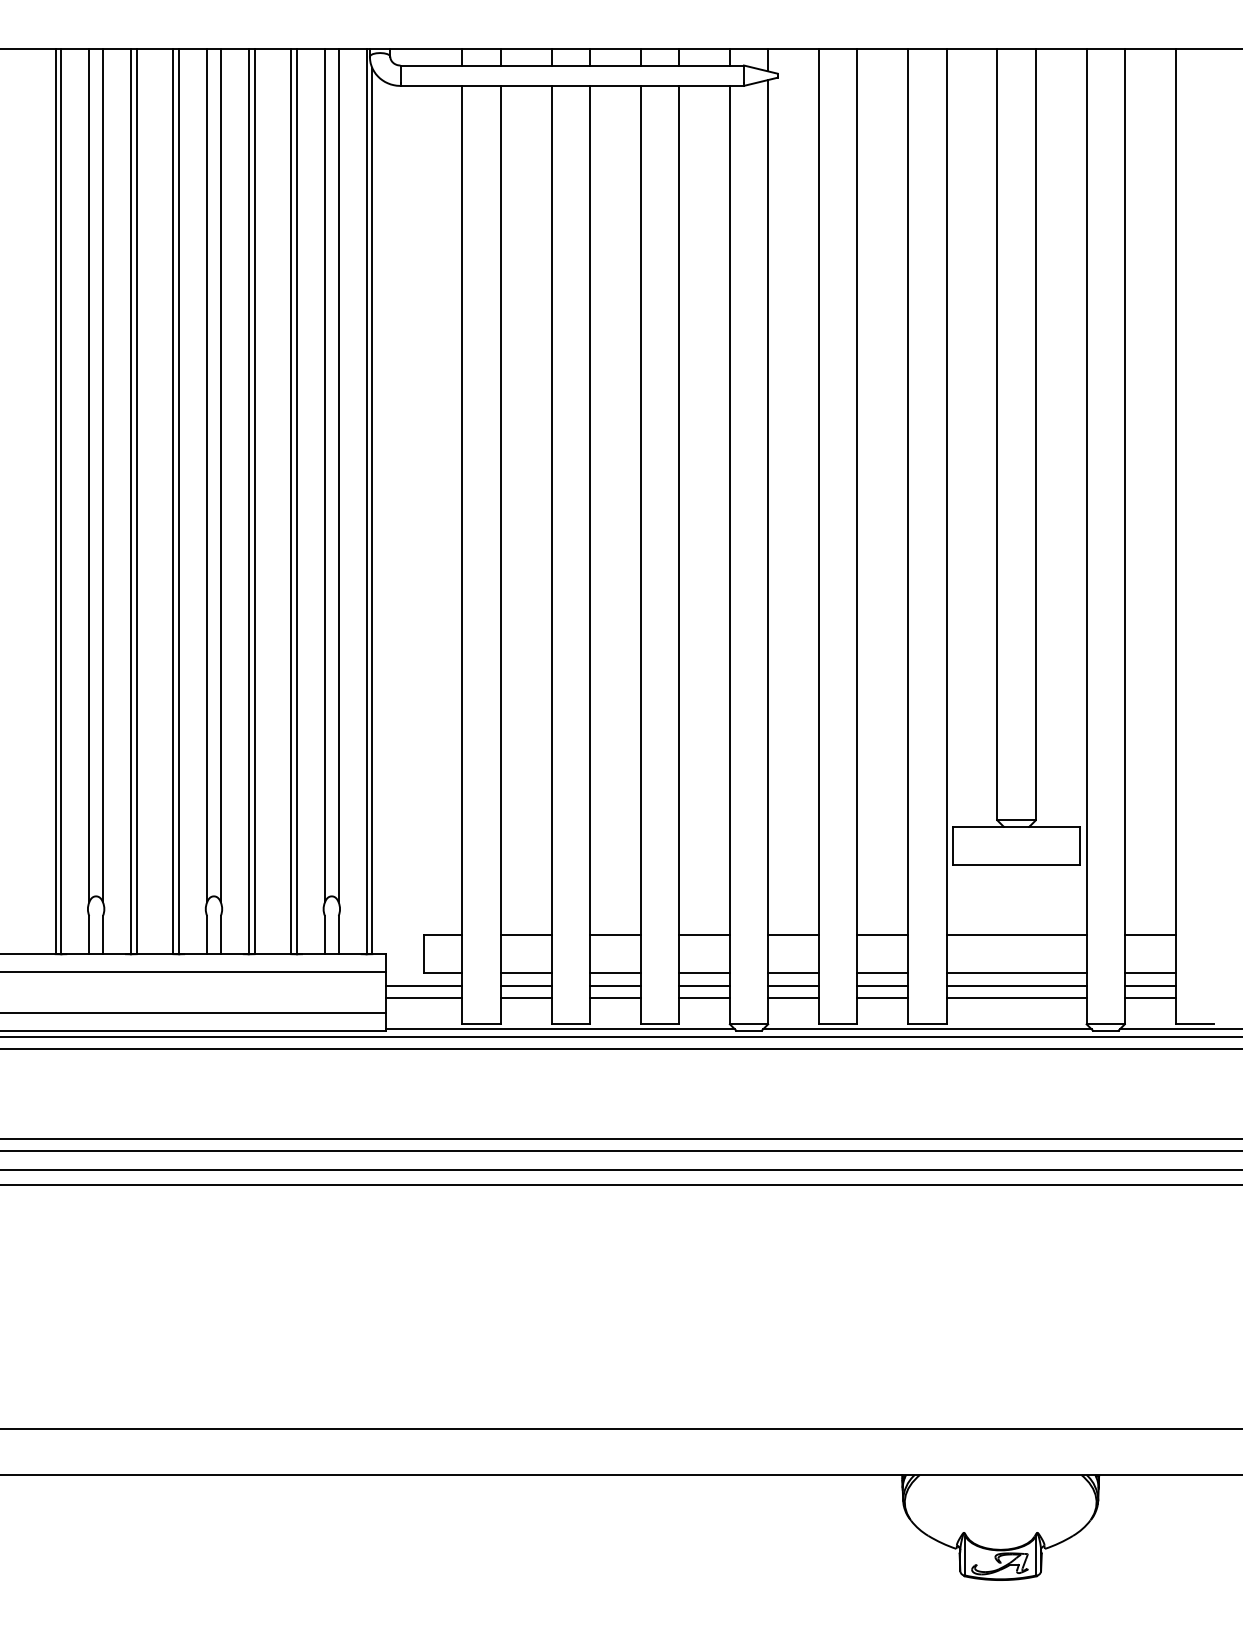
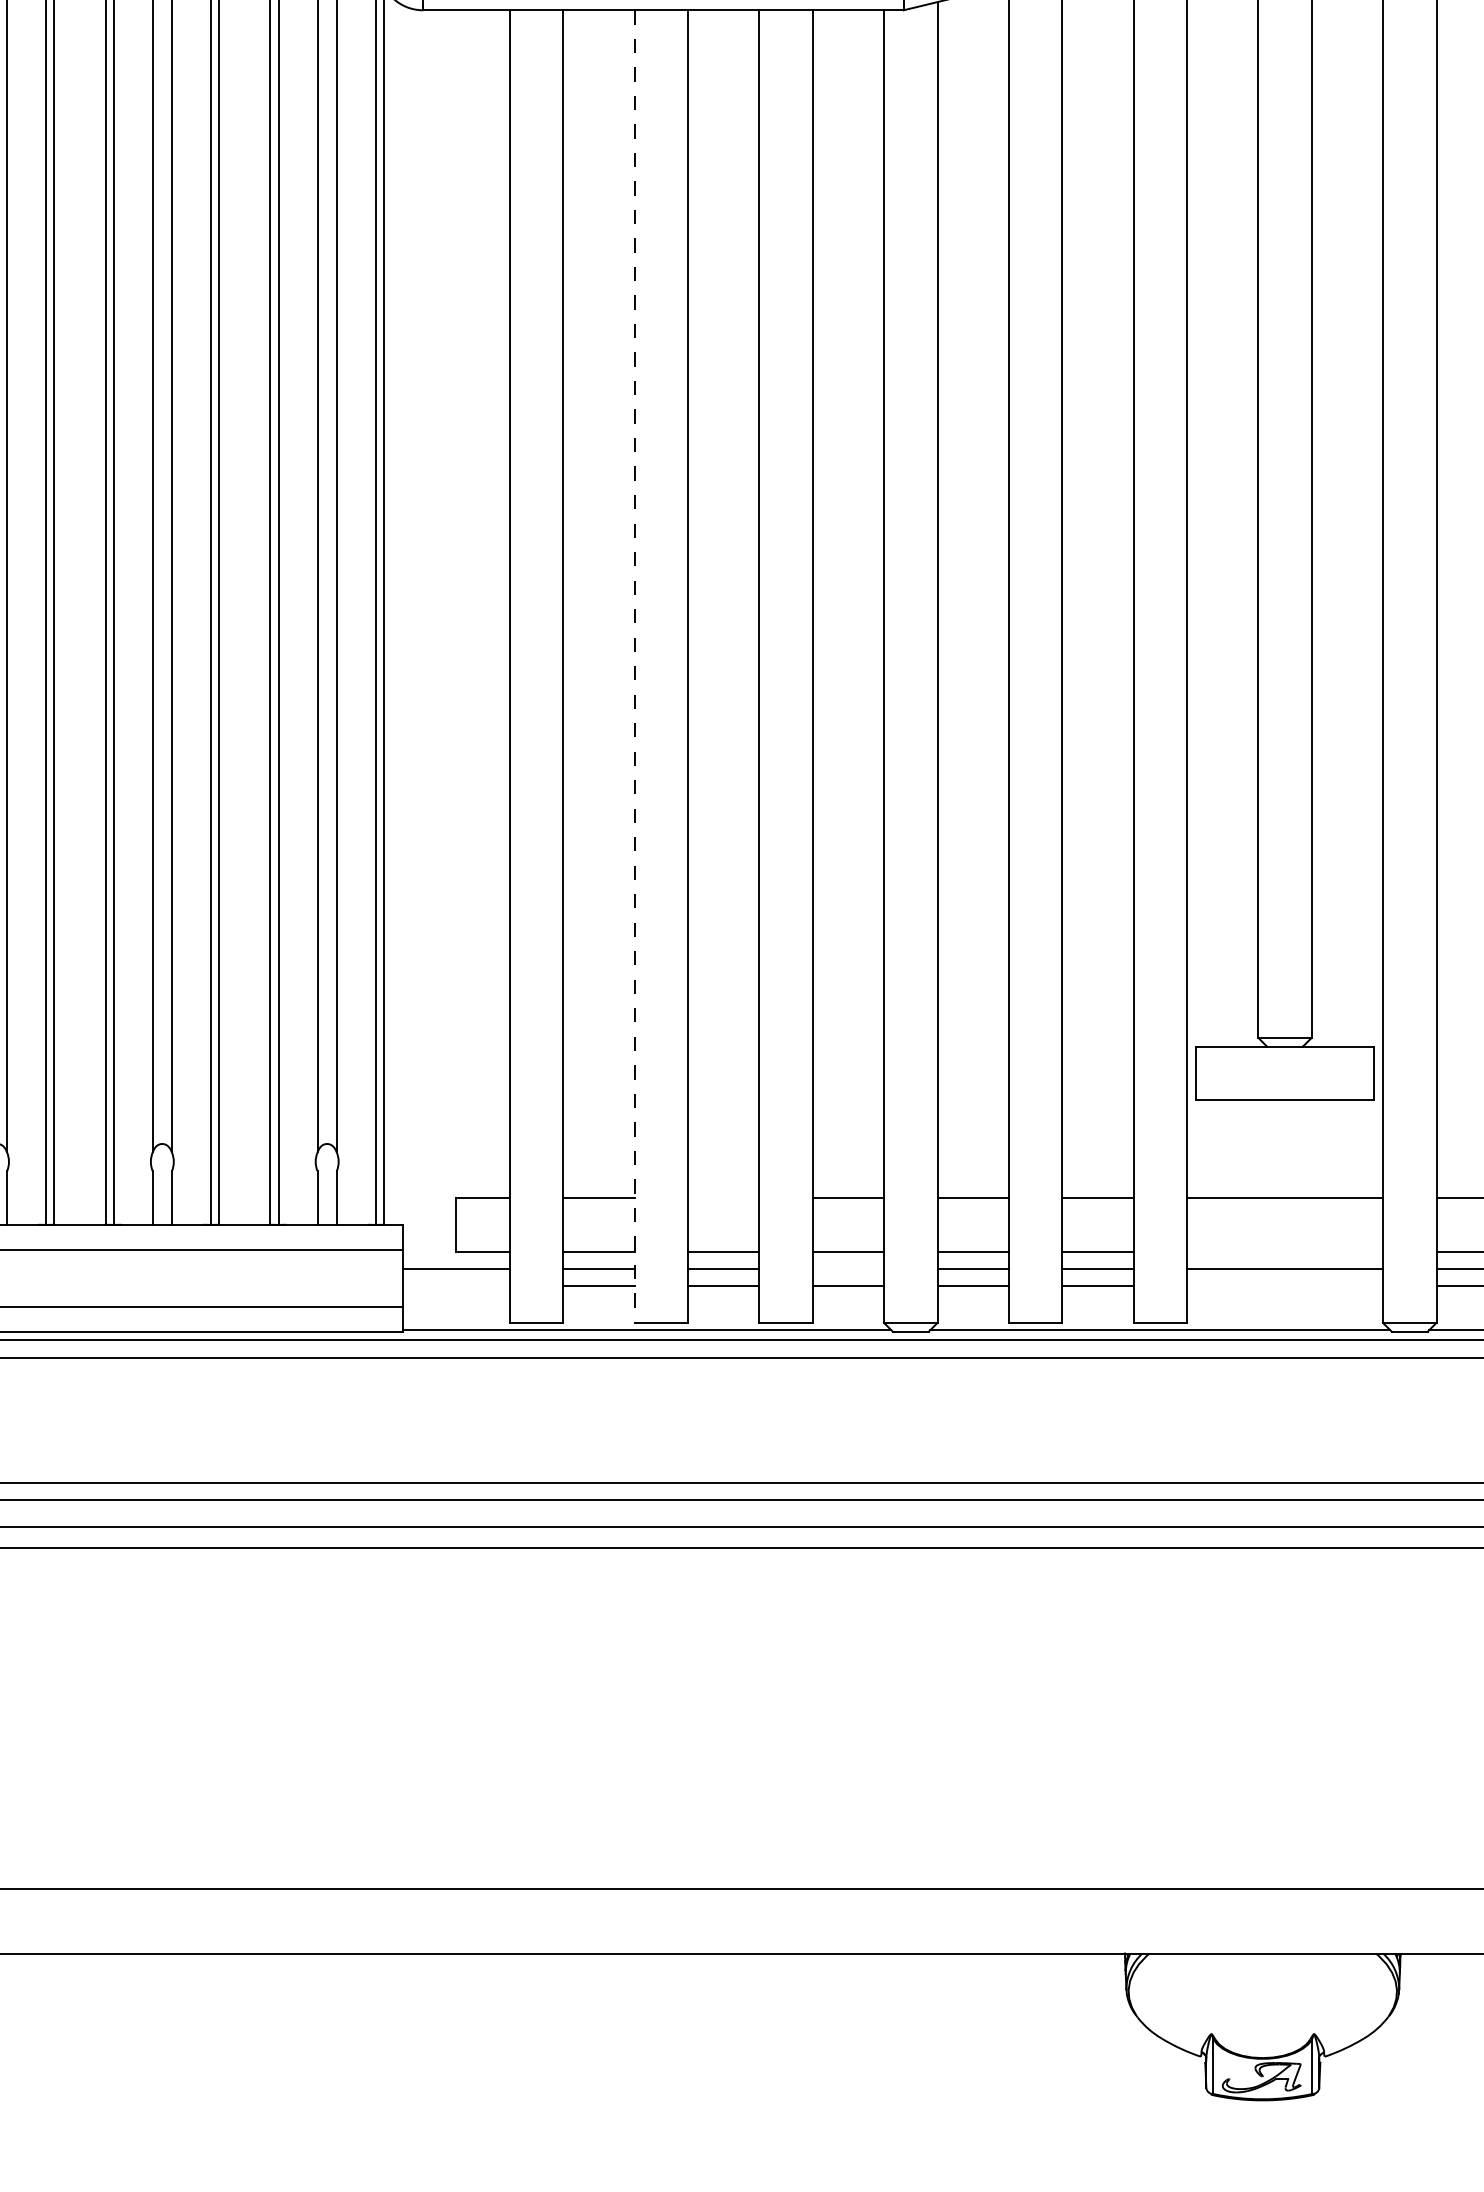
line: (551, 555) -> (634, 667), solid -> dashed
line: (614, 935) -> (722, 1198), removed
line: (1016, 973) -> (1284, 1251), removed
line: (703, 985) -> (847, 1268), removed
line: (423, 998) -> (455, 1286), removed
line: (1016, 998) -> (1284, 1286), removed

